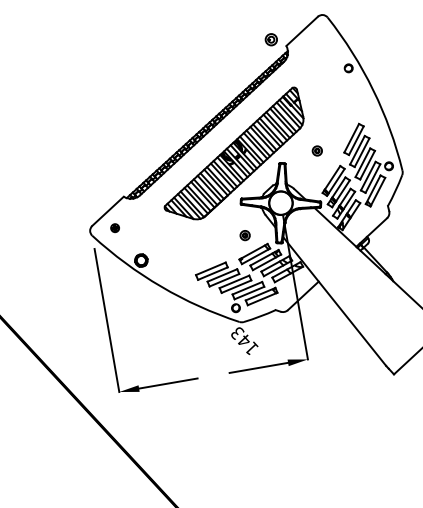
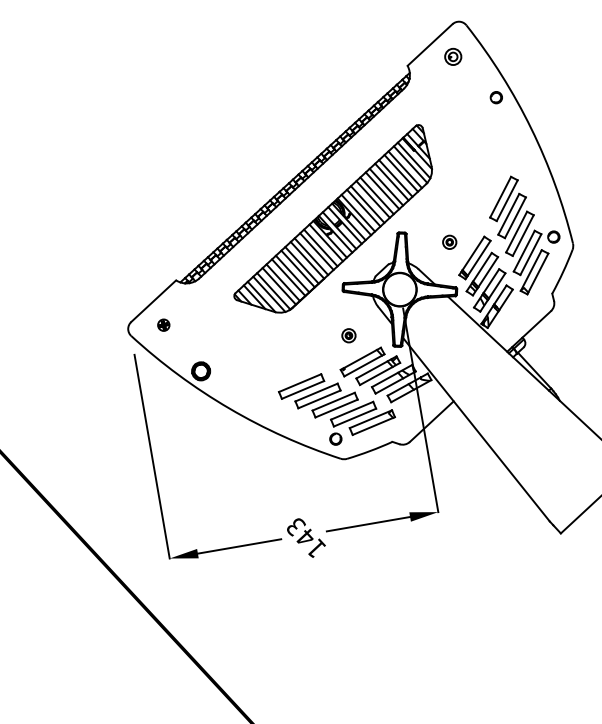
part: (271, 39) -> (453, 56), moved
part: (317, 150) -> (449, 241), moved
text: (244, 340) -> (306, 537), moved

